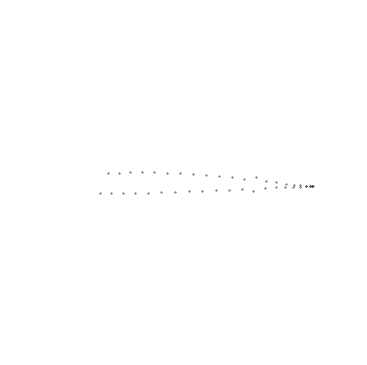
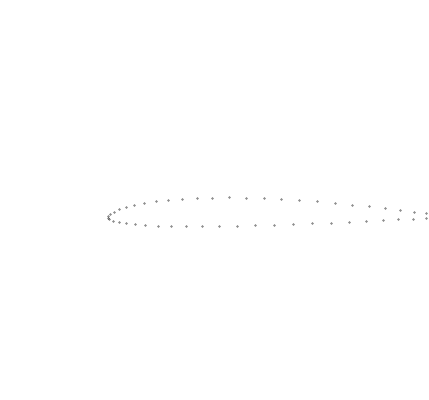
part: (76, 183) -> (138, 213), added
part: (254, 184) -> (383, 214), size x0.62

